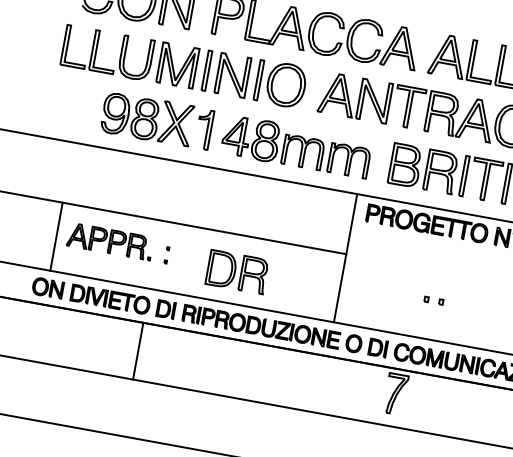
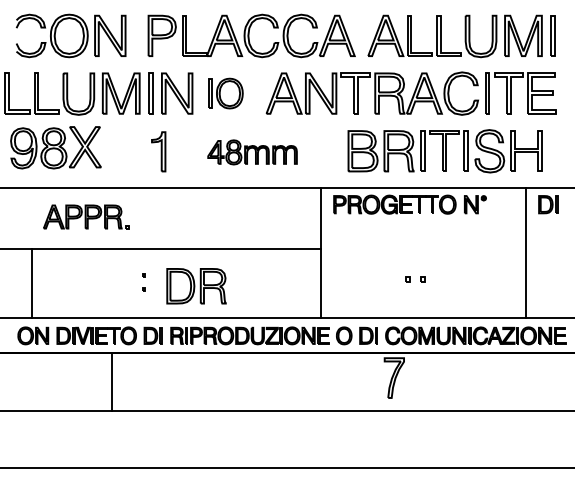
part: (280, 84) -> (225, 93), size x0.7
part: (147, 118) -> (55, 147), moved
part: (296, 146) -> (252, 152), size x0.6
part: (110, 241) -> (86, 216), moved
part: (237, 272) -> (196, 286), moved
line: (138, 350) -> (112, 381), moved

